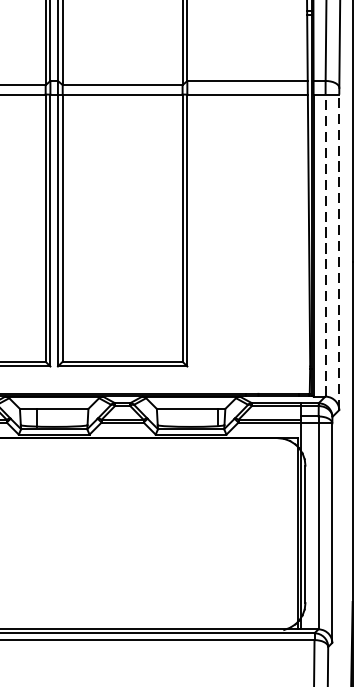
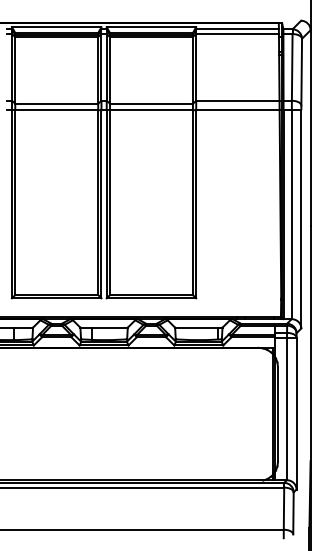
line: (325, 245) -> (291, 214), dashed -> solid
line: (339, 251) -> (301, 218), dashed -> solid

